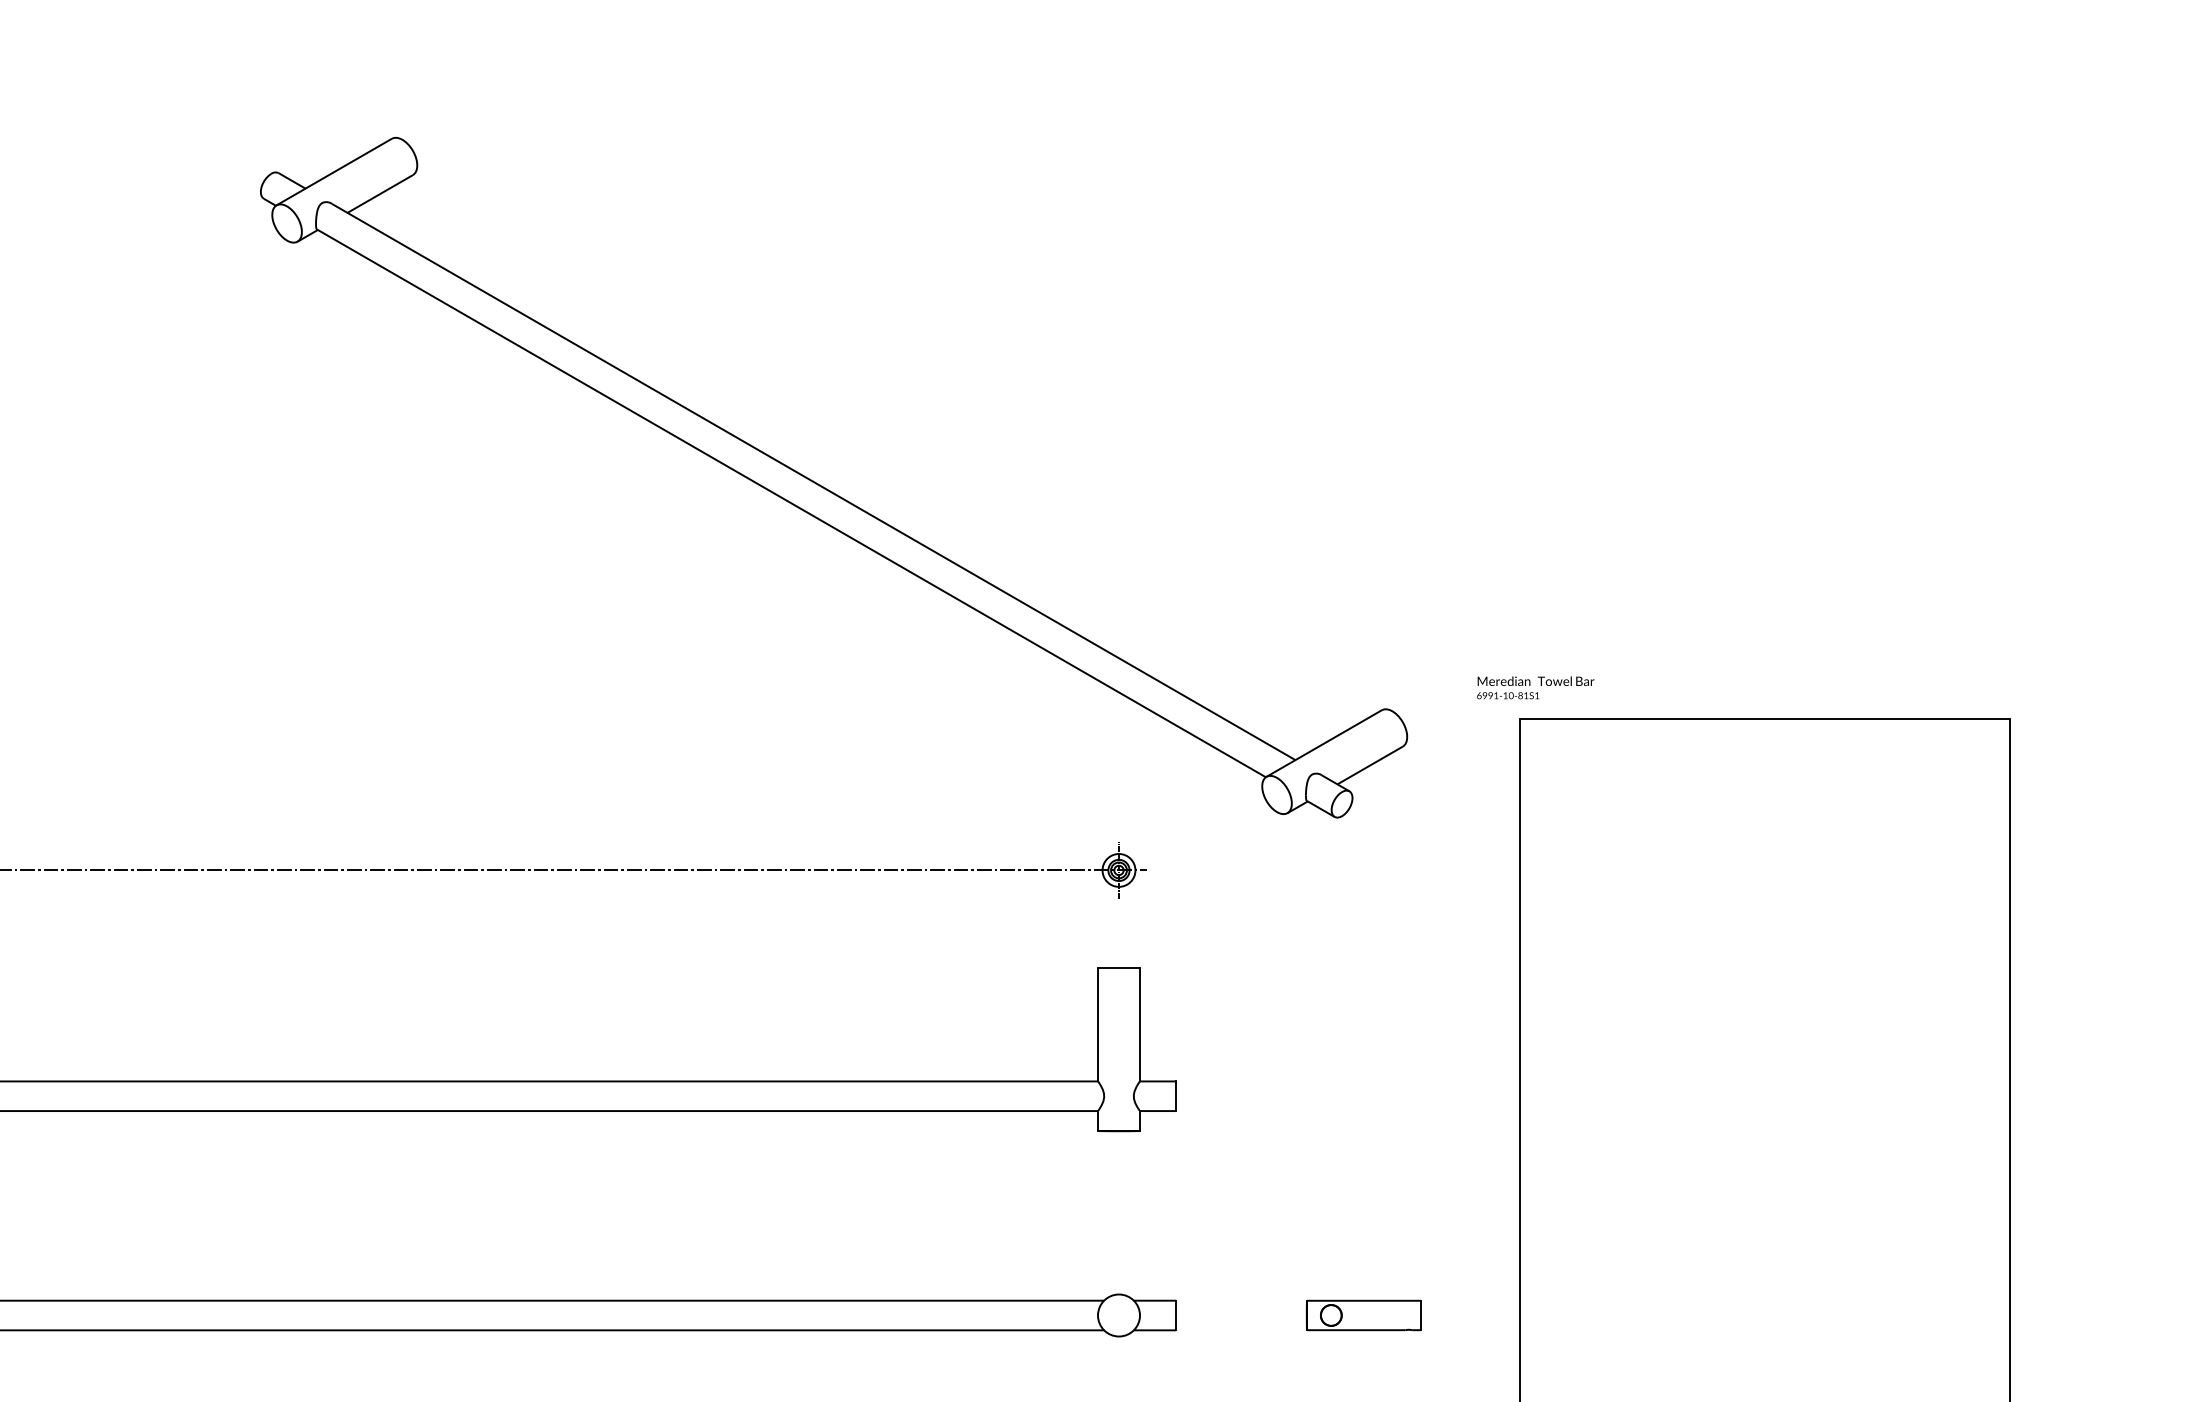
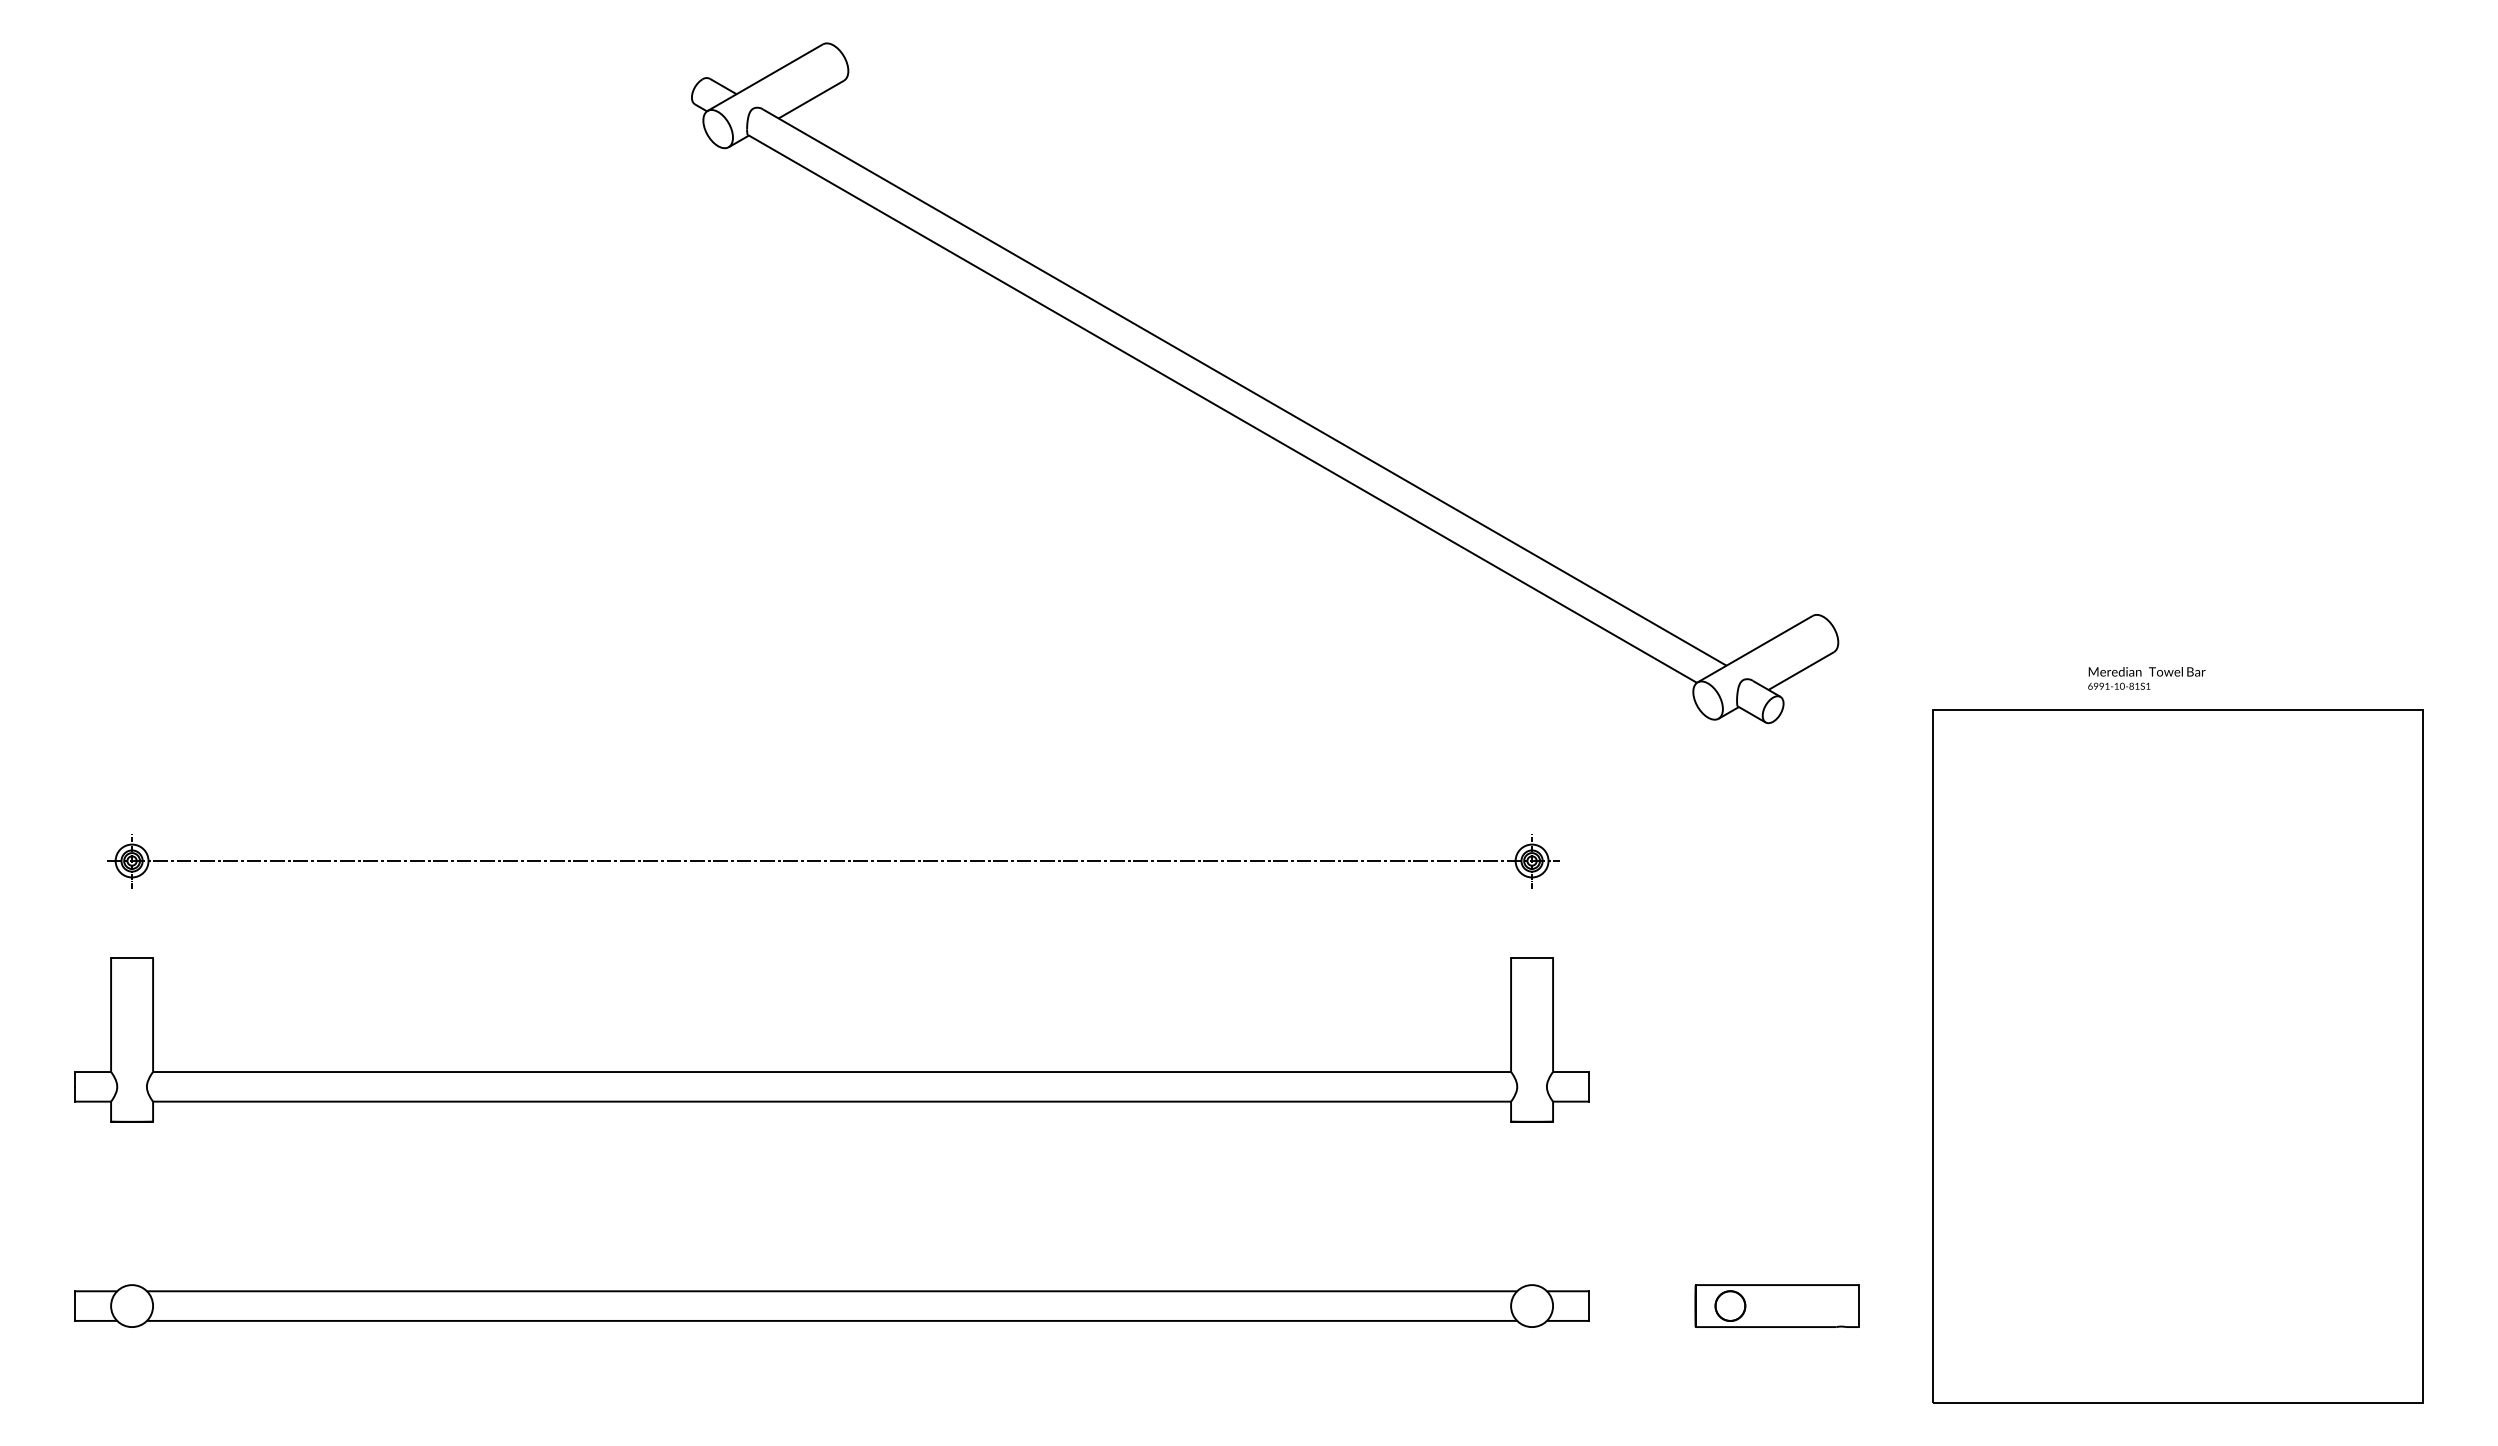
part: (826, 487) -> (1257, 393), moved
text: (1535, 687) -> (2146, 678), moved
part: (1363, 1314) -> (1776, 1305), size x1.43

